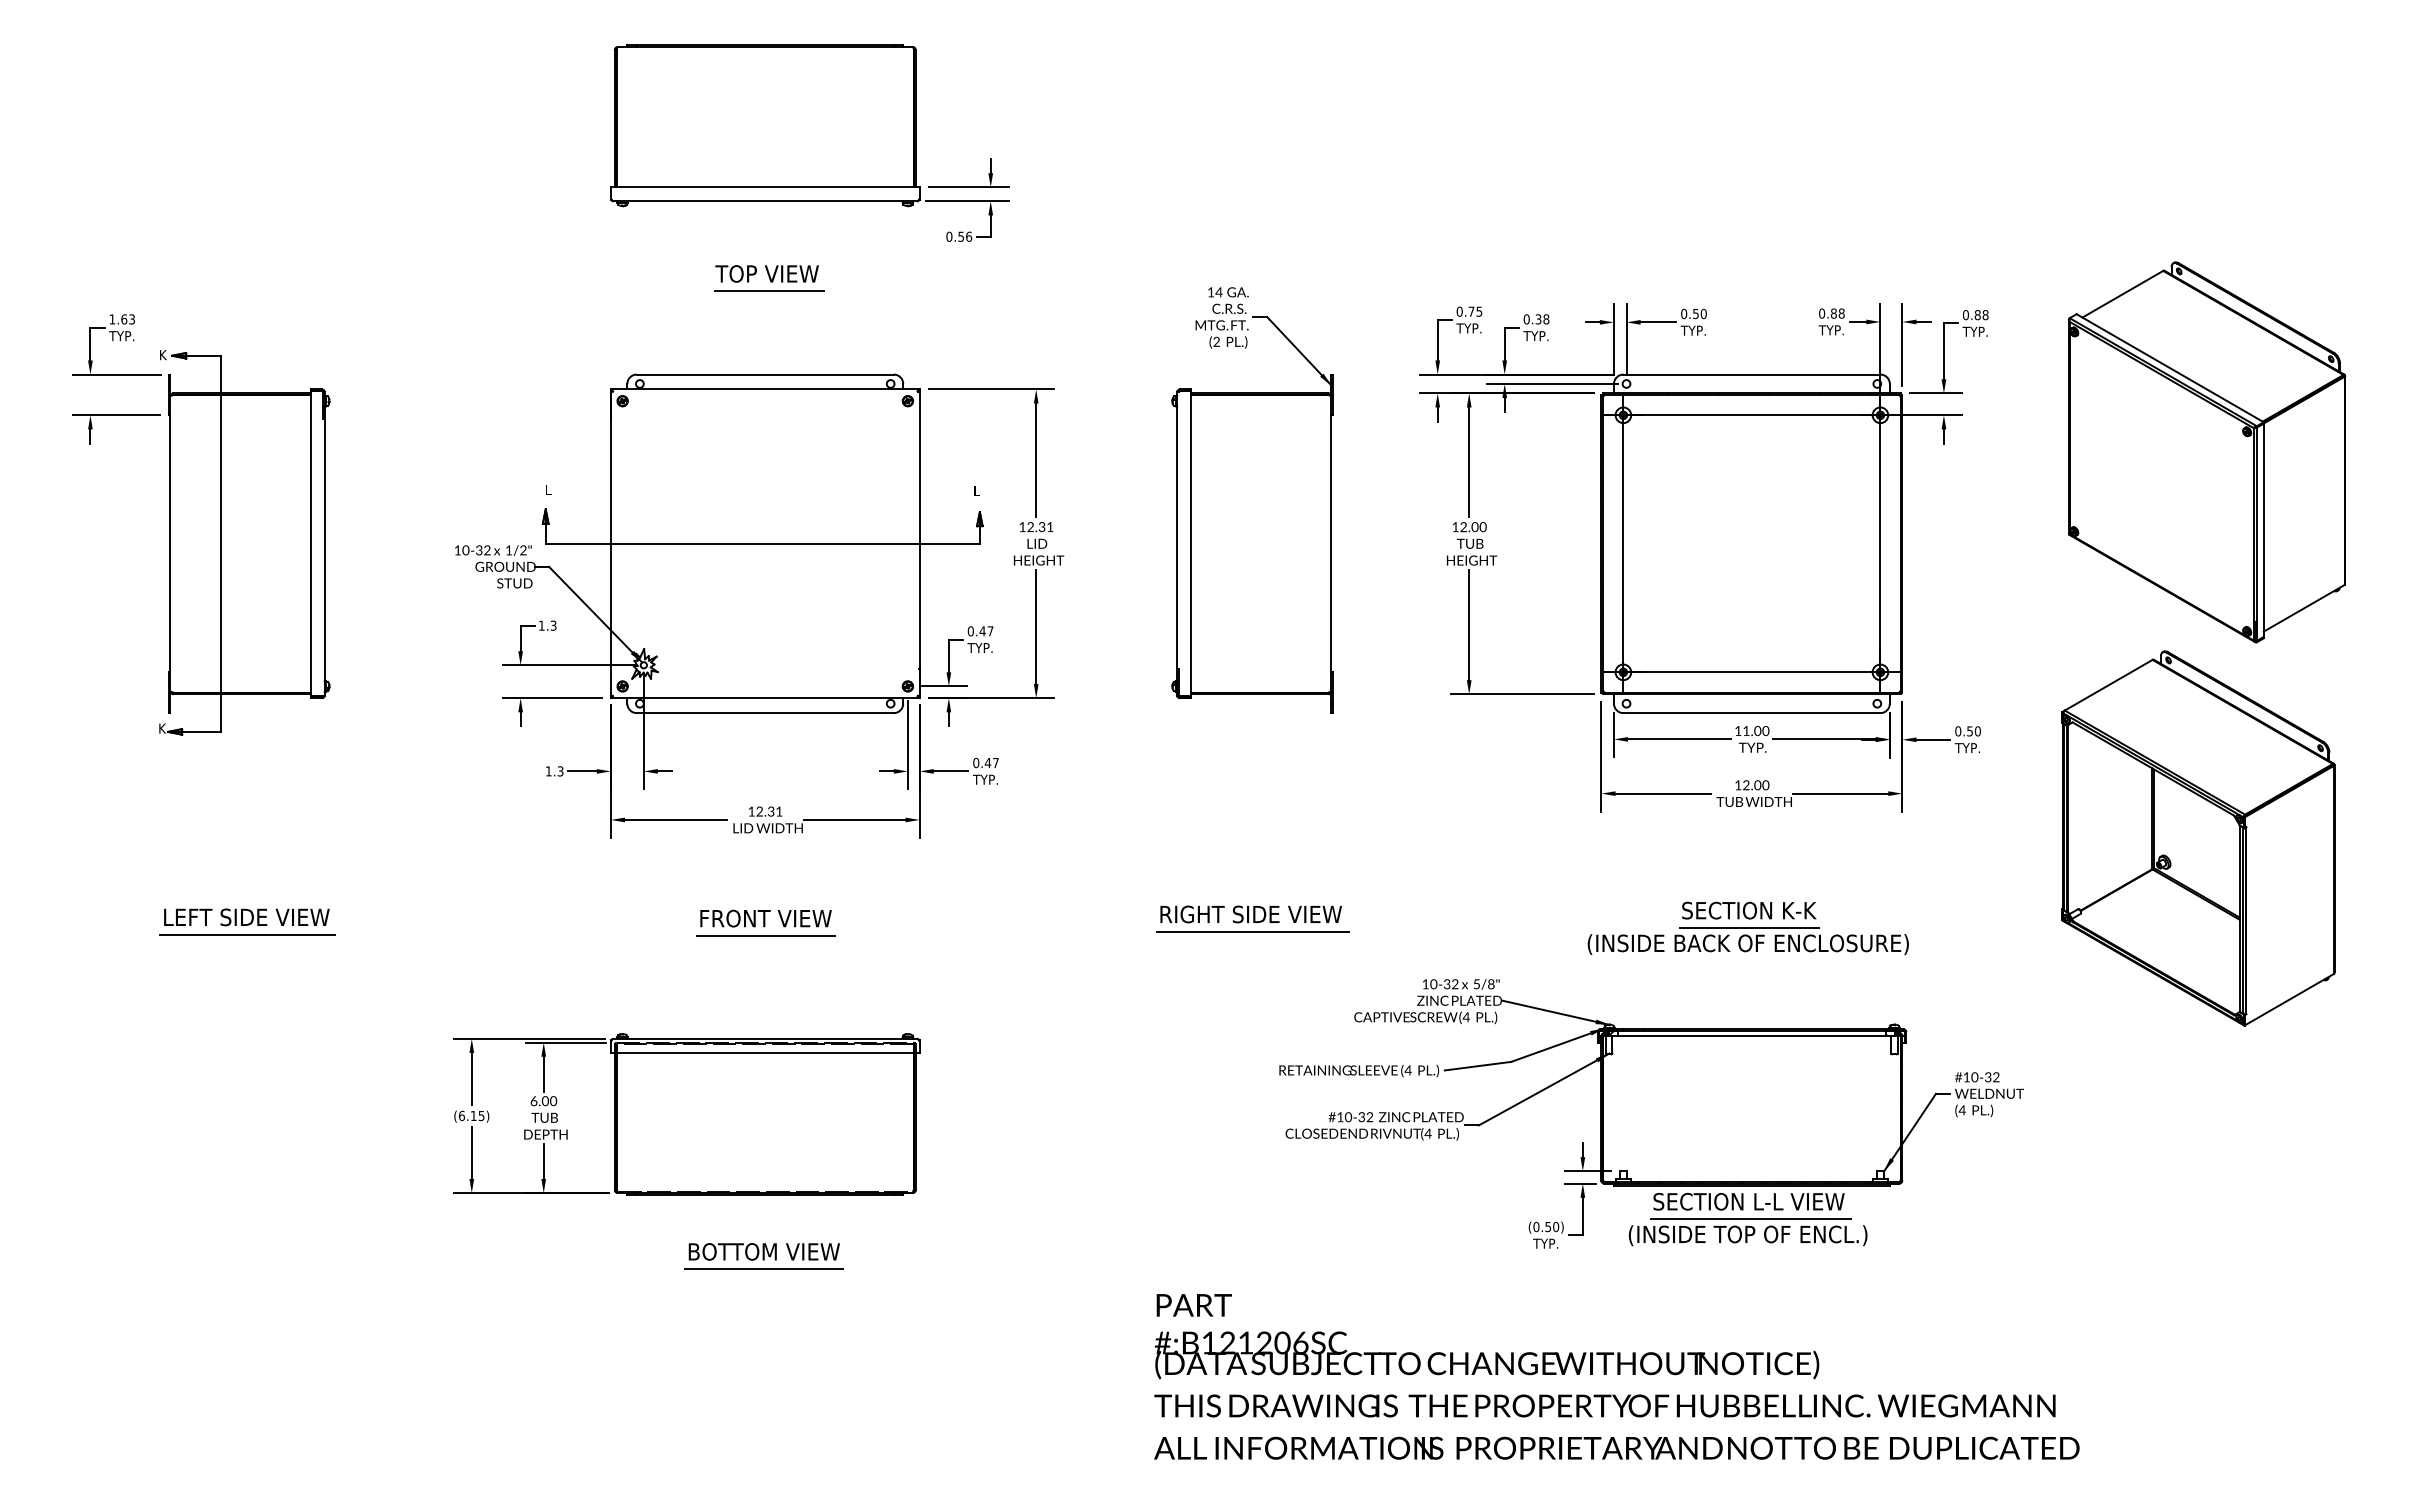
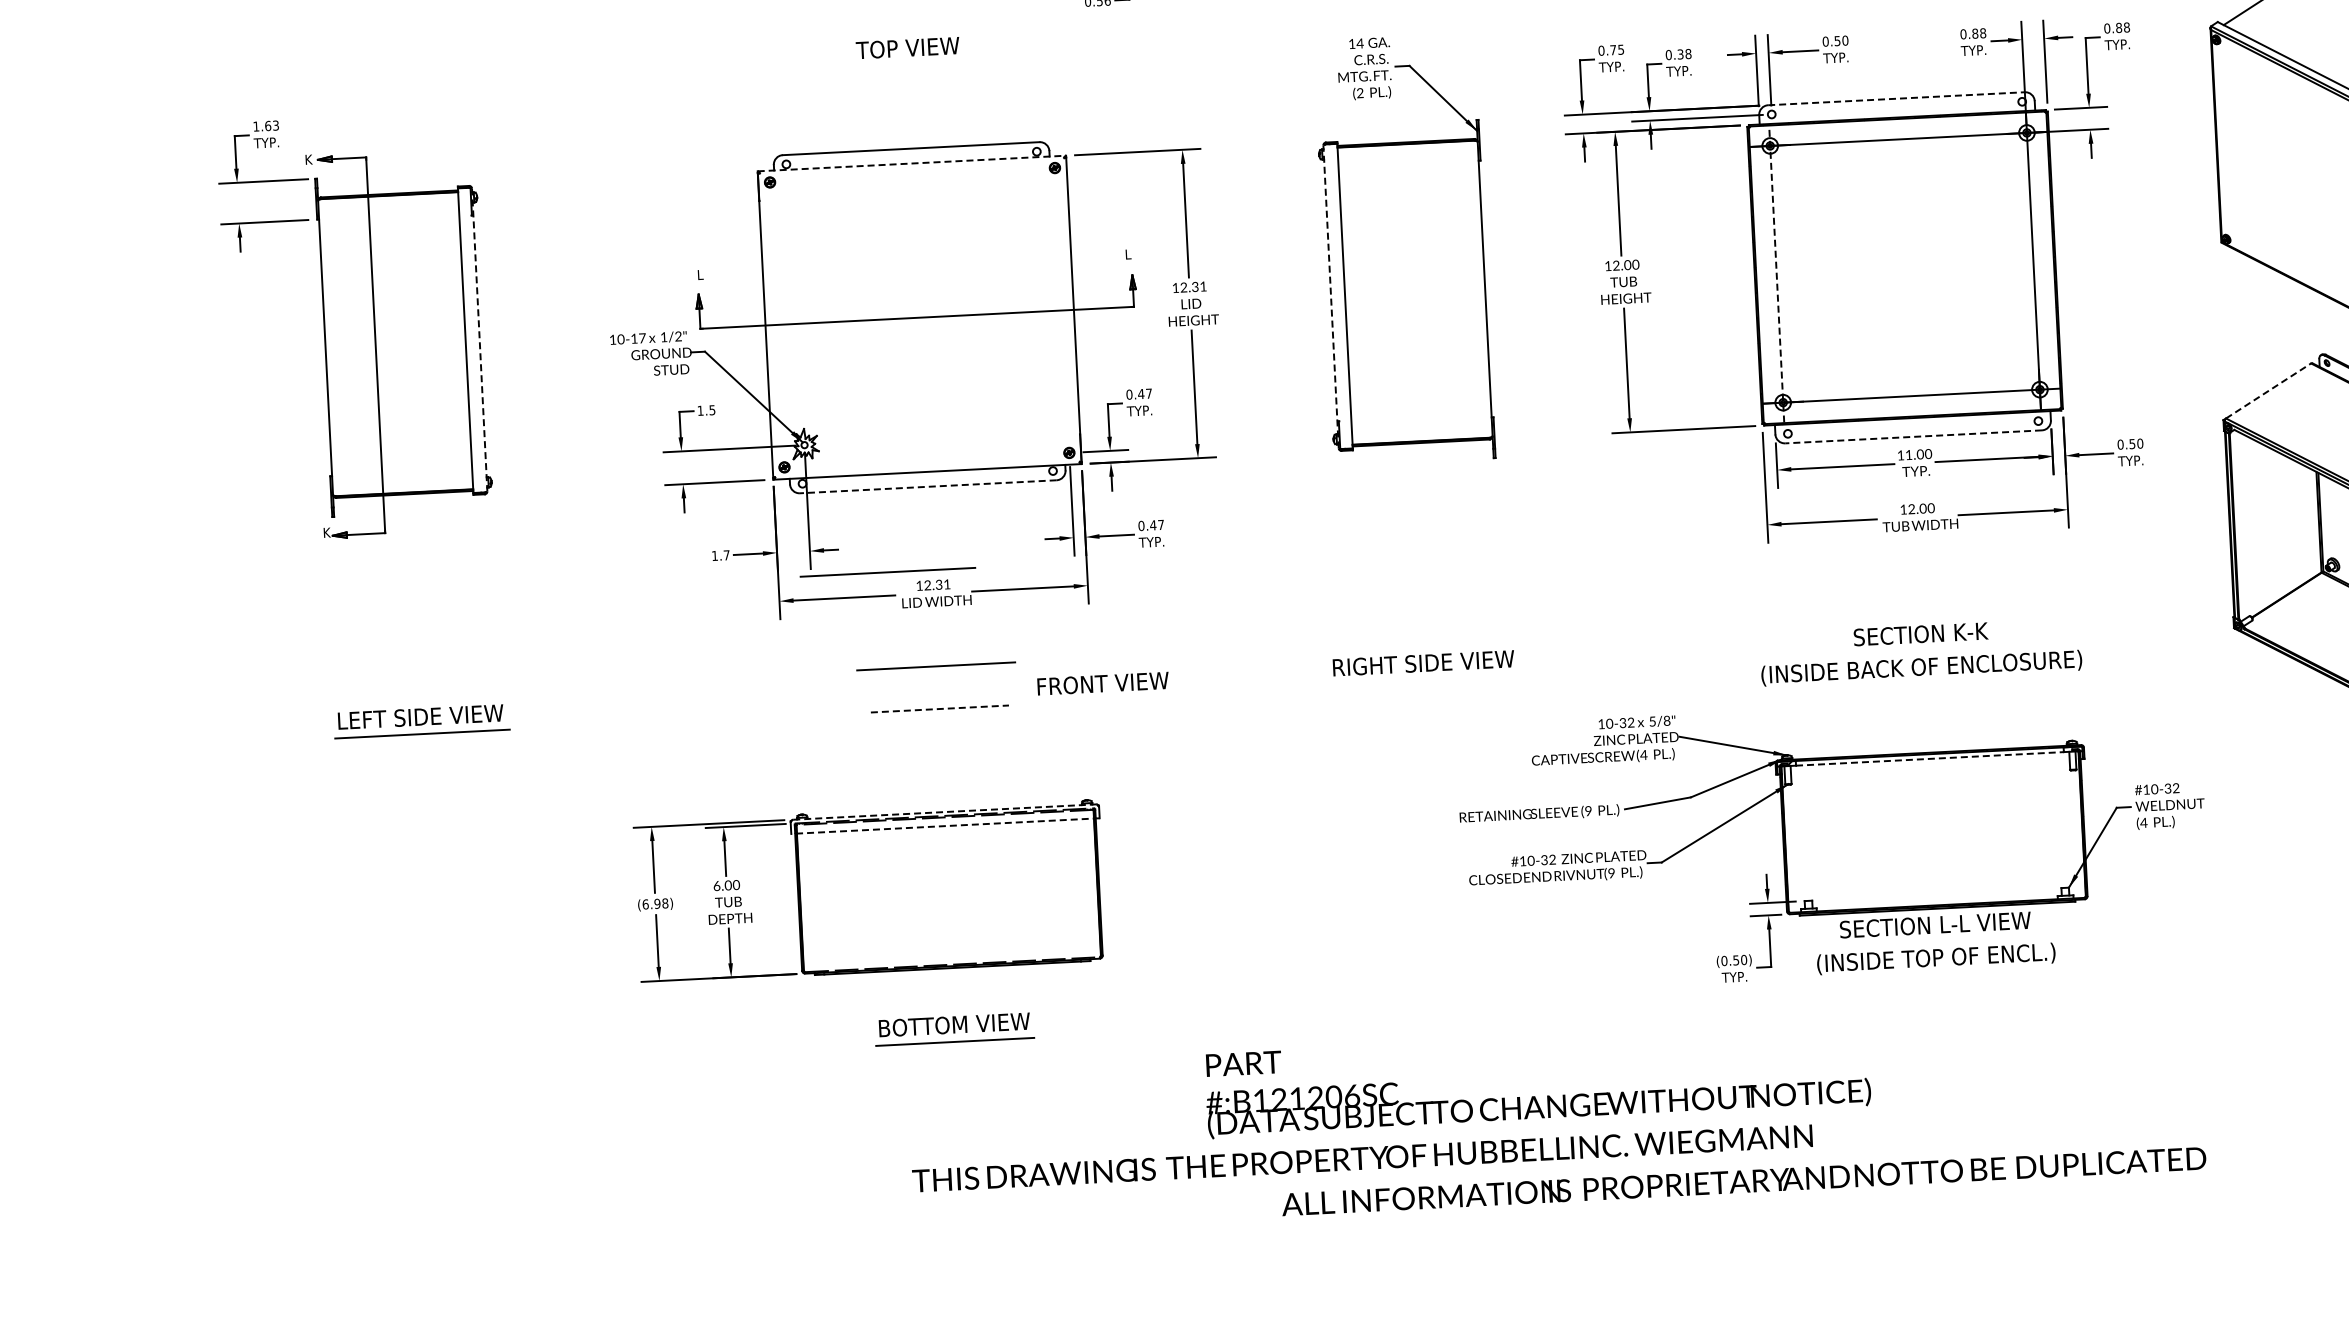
line: (769, 290) -> (911, 64), removed
line: (1751, 374) -> (1896, 98), solid -> dashed
line: (765, 389) -> (912, 163), solid -> dashed
line: (324, 543) -> (479, 339), solid -> dashed
line: (1177, 543) -> (1331, 296), solid -> dashed
line: (1623, 543) -> (1776, 273), solid -> dashed
text: (483, 550) -> (638, 338), 10-32 -> 10-17
text: (553, 624) -> (712, 408), 1.3 -> 1.5
line: (2108, 685) -> (2268, 391), solid -> dashed
line: (765, 713) -> (928, 487), solid -> dashed
line: (1751, 713) -> (1913, 437), solid -> dashed
text: (560, 771) -> (726, 555), 1.3 -> 1.7
line: (720, 796) -> (887, 572), added
line: (763, 892) -> (935, 666), added
text: (765, 918) -> (1102, 683), moved
line: (1749, 927) -> (1922, 651), removed
line: (1252, 931) -> (1425, 680), removed
line: (766, 935) -> (940, 708), solid -> dashed
line: (1752, 1035) -> (1930, 758), solid -> dashed
line: (765, 1038) -> (944, 811), solid -> dashed
line: (764, 1052) -> (944, 825), solid -> dashed
text: (1407, 1070) -> (1587, 811), (4 -> (9
text: (477, 1115) -> (661, 903), (6.15) -> (6.98)
text: (1427, 1133) -> (1610, 873), (4 -> (9
line: (1751, 1218) -> (1938, 941), removed
text: (1486, 1336) -> (1537, 1080), moved
text: (1604, 1405) -> (1362, 1158), moved
text: (1616, 1447) -> (1743, 1180), moved

